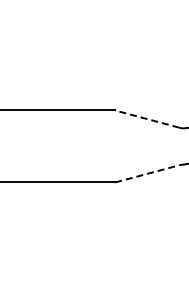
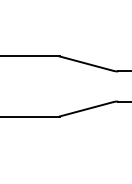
line: (146, 118) -> (85, 63), dashed -> solid
line: (147, 173) -> (86, 109), dashed -> solid

